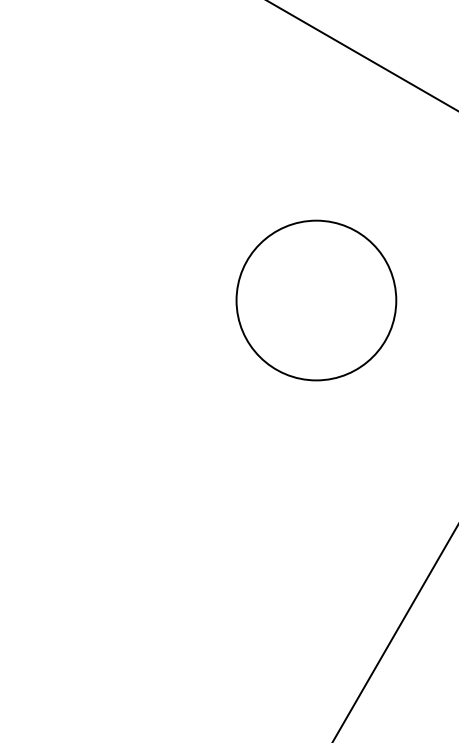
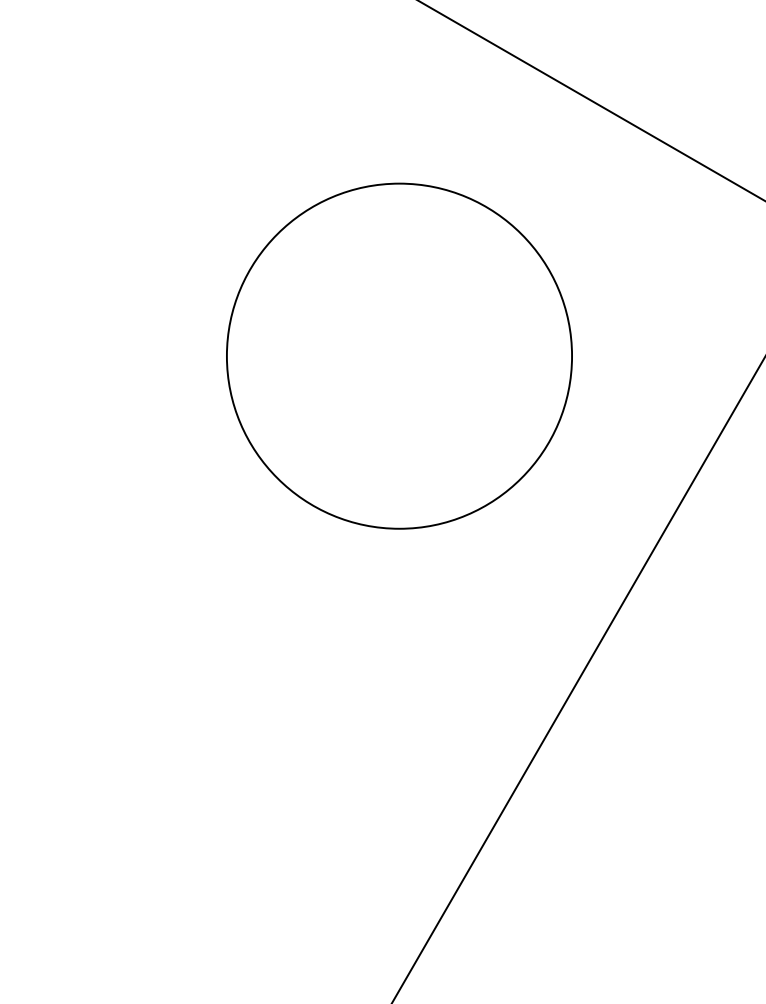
circle: (315, 300) -> (398, 355), size x1.6

